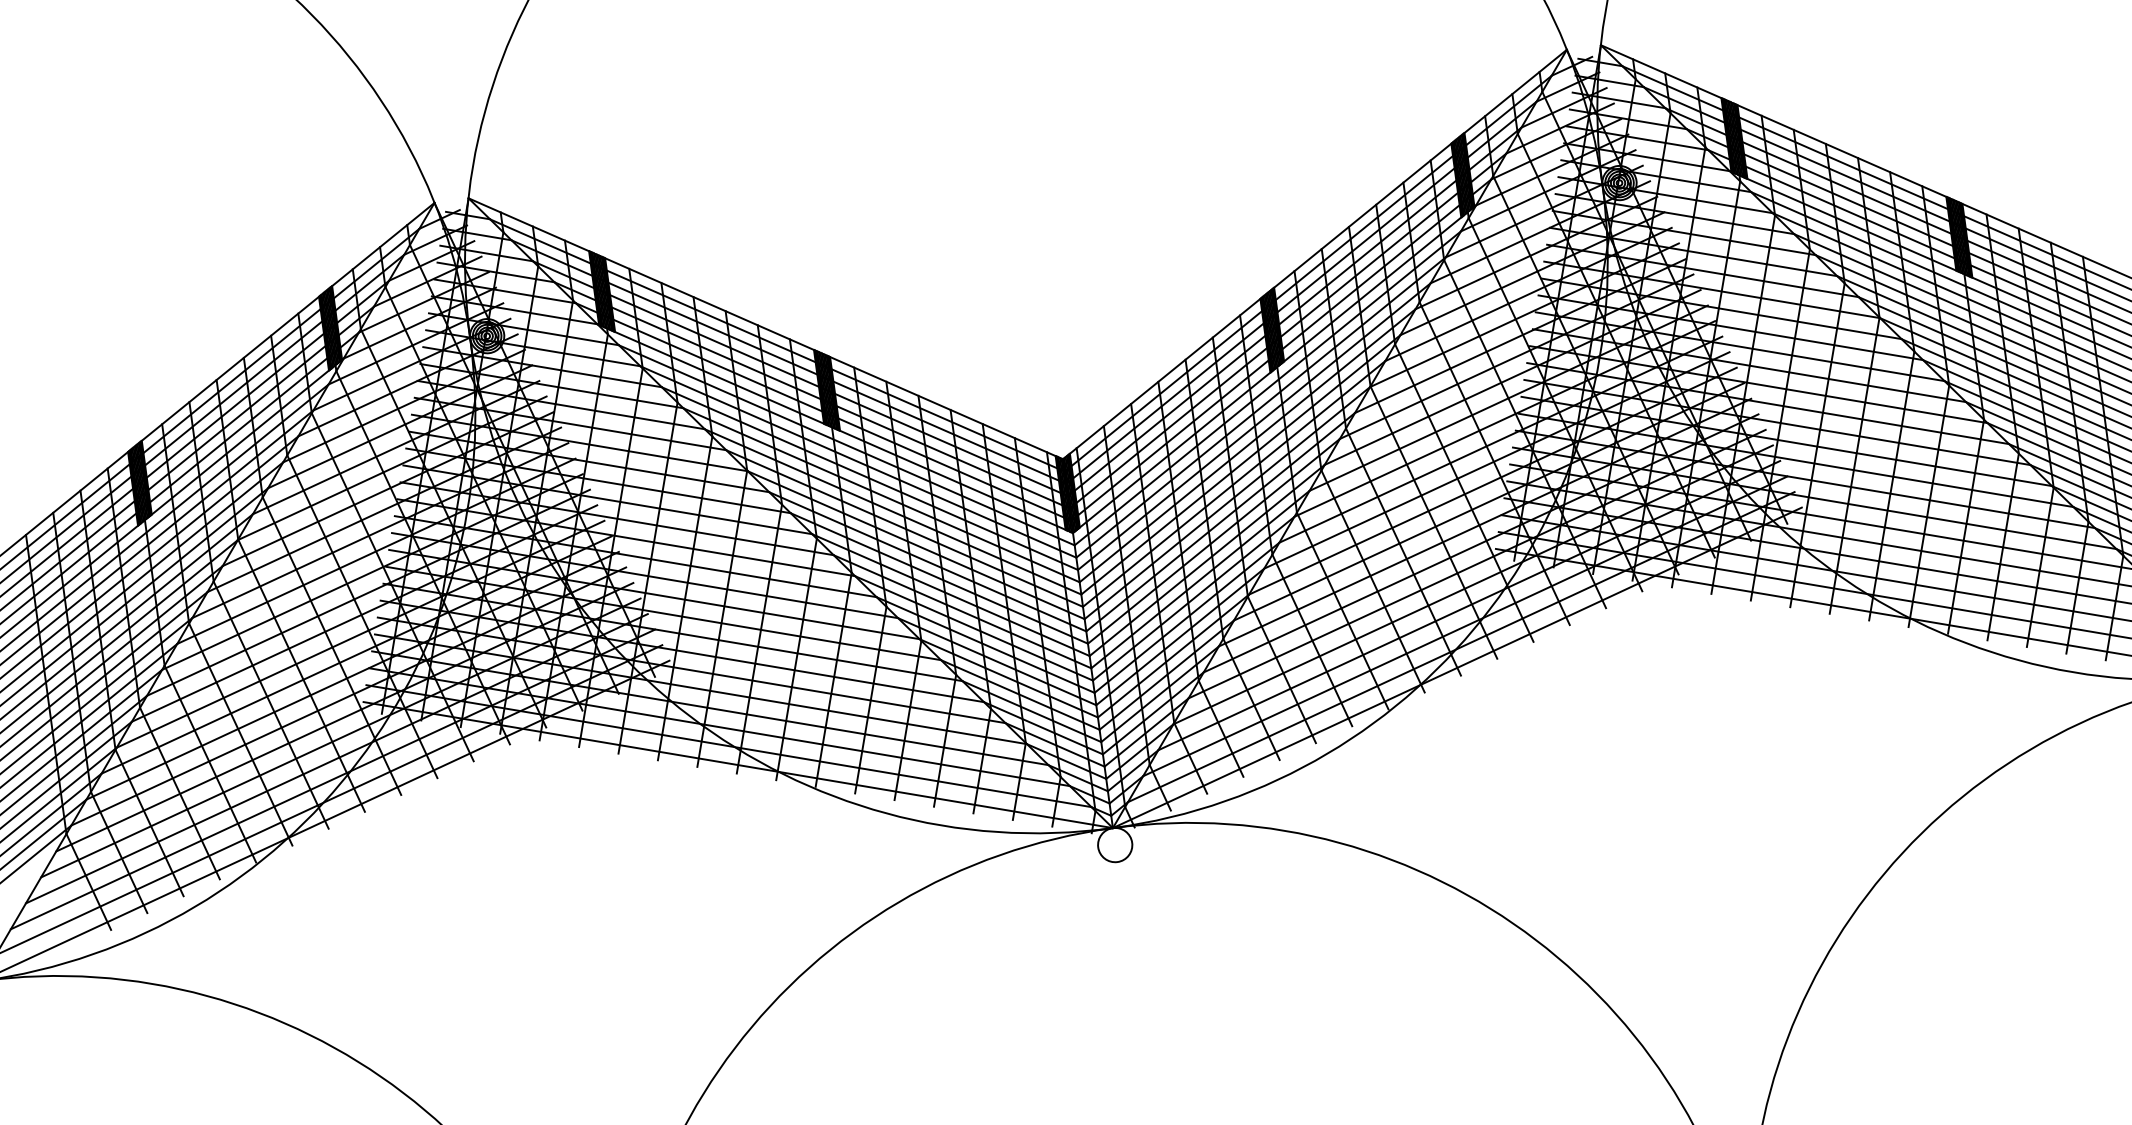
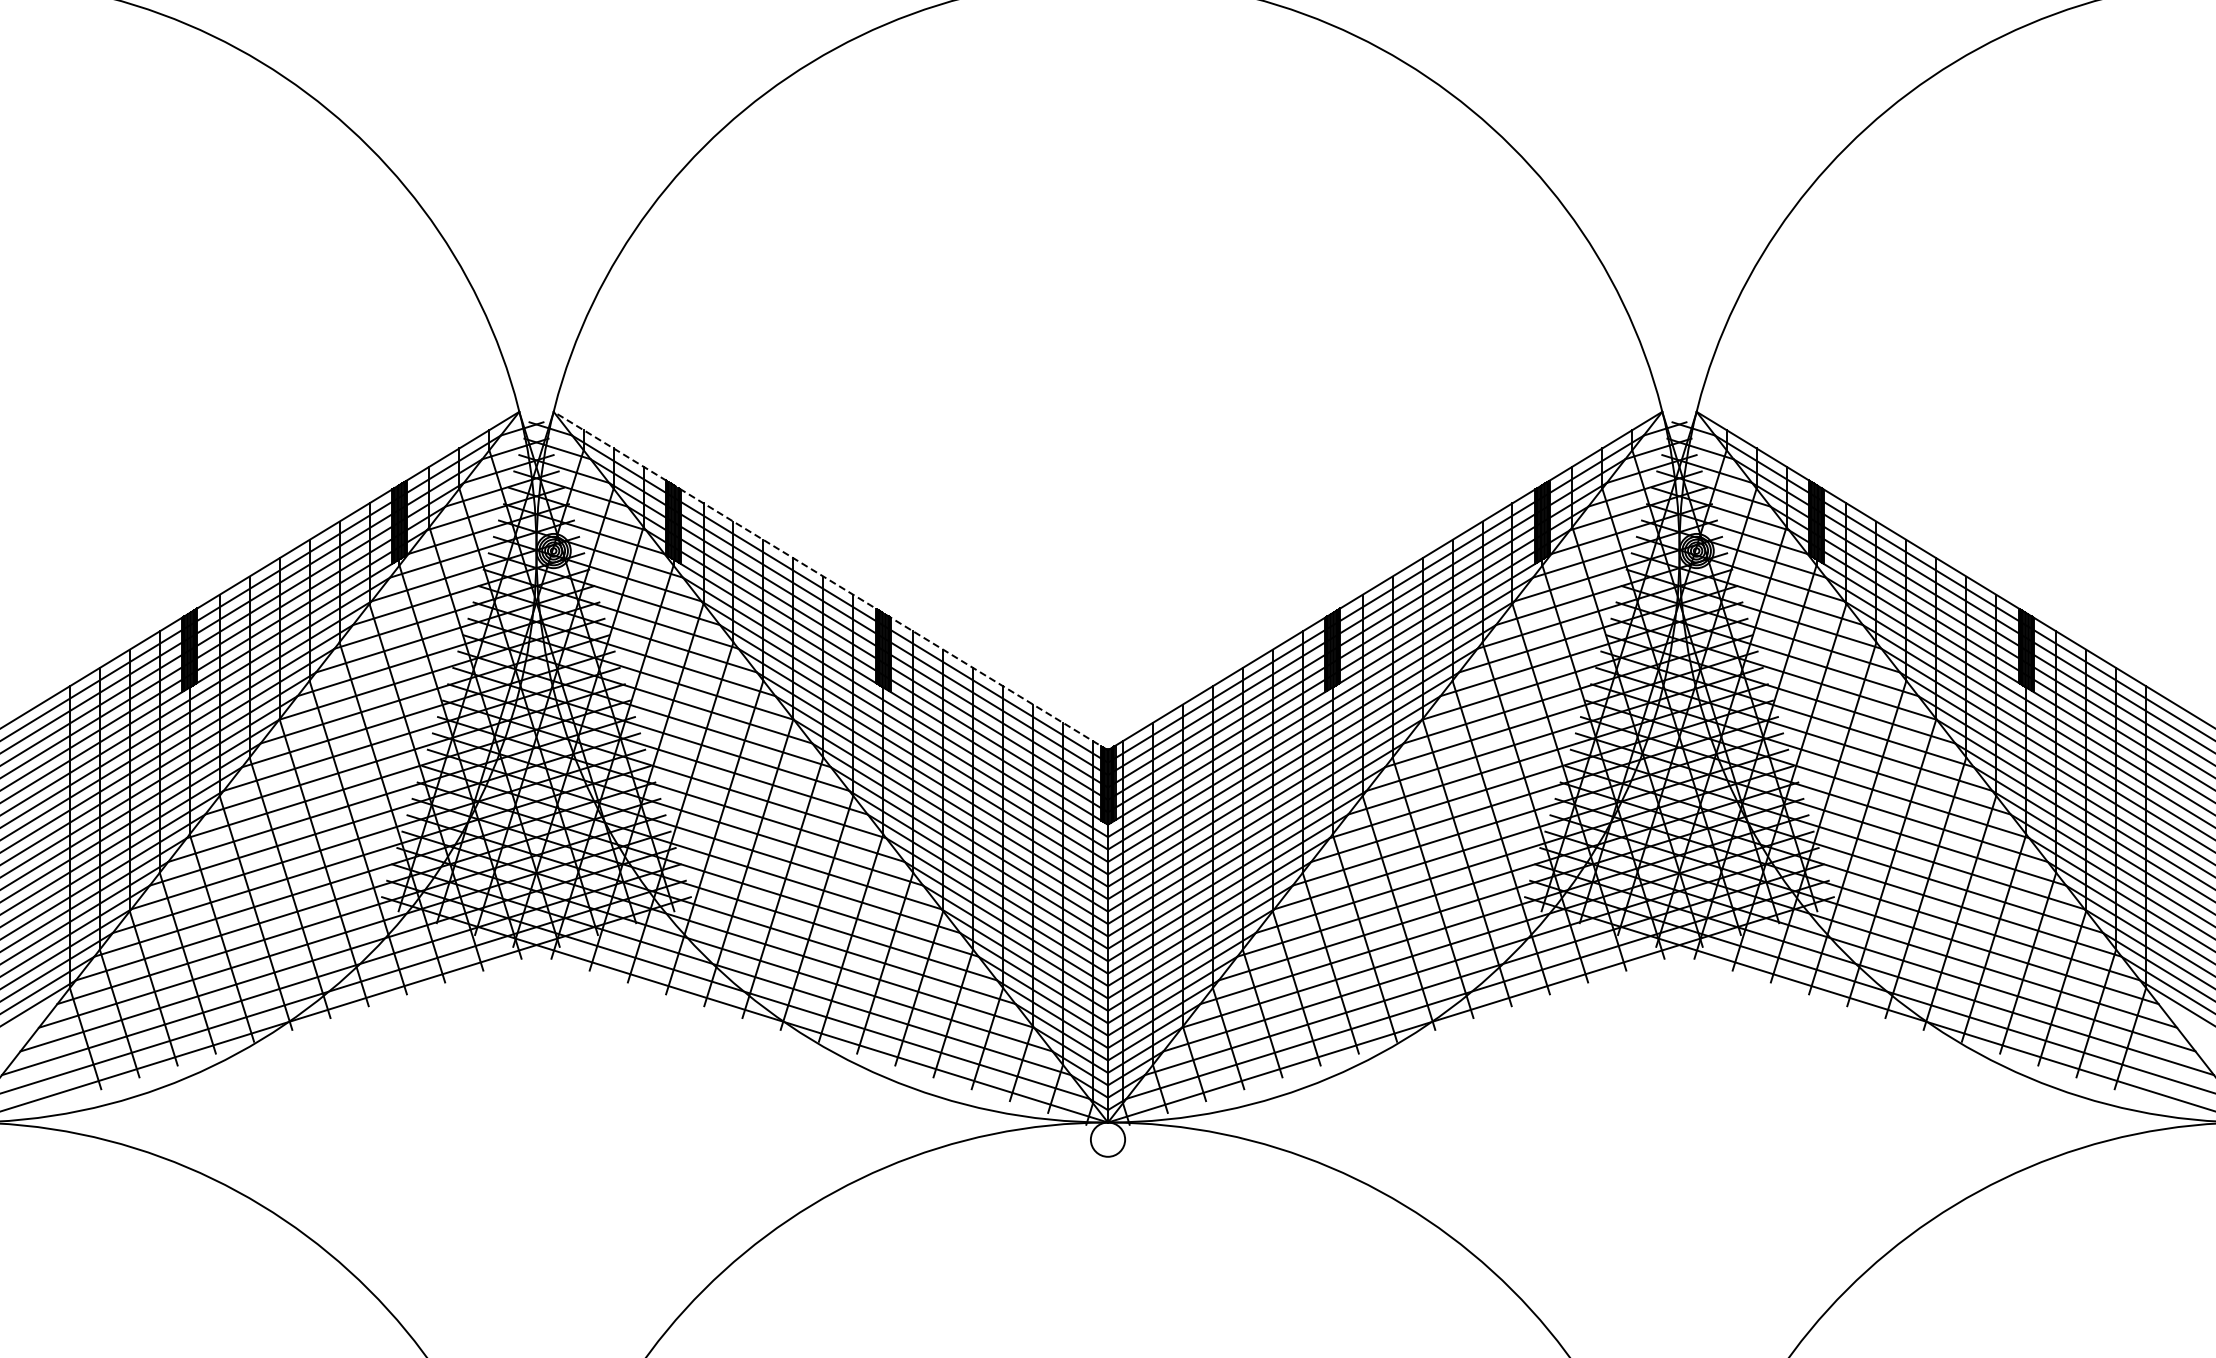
line: (765, 329) -> (830, 581), solid -> dashed

